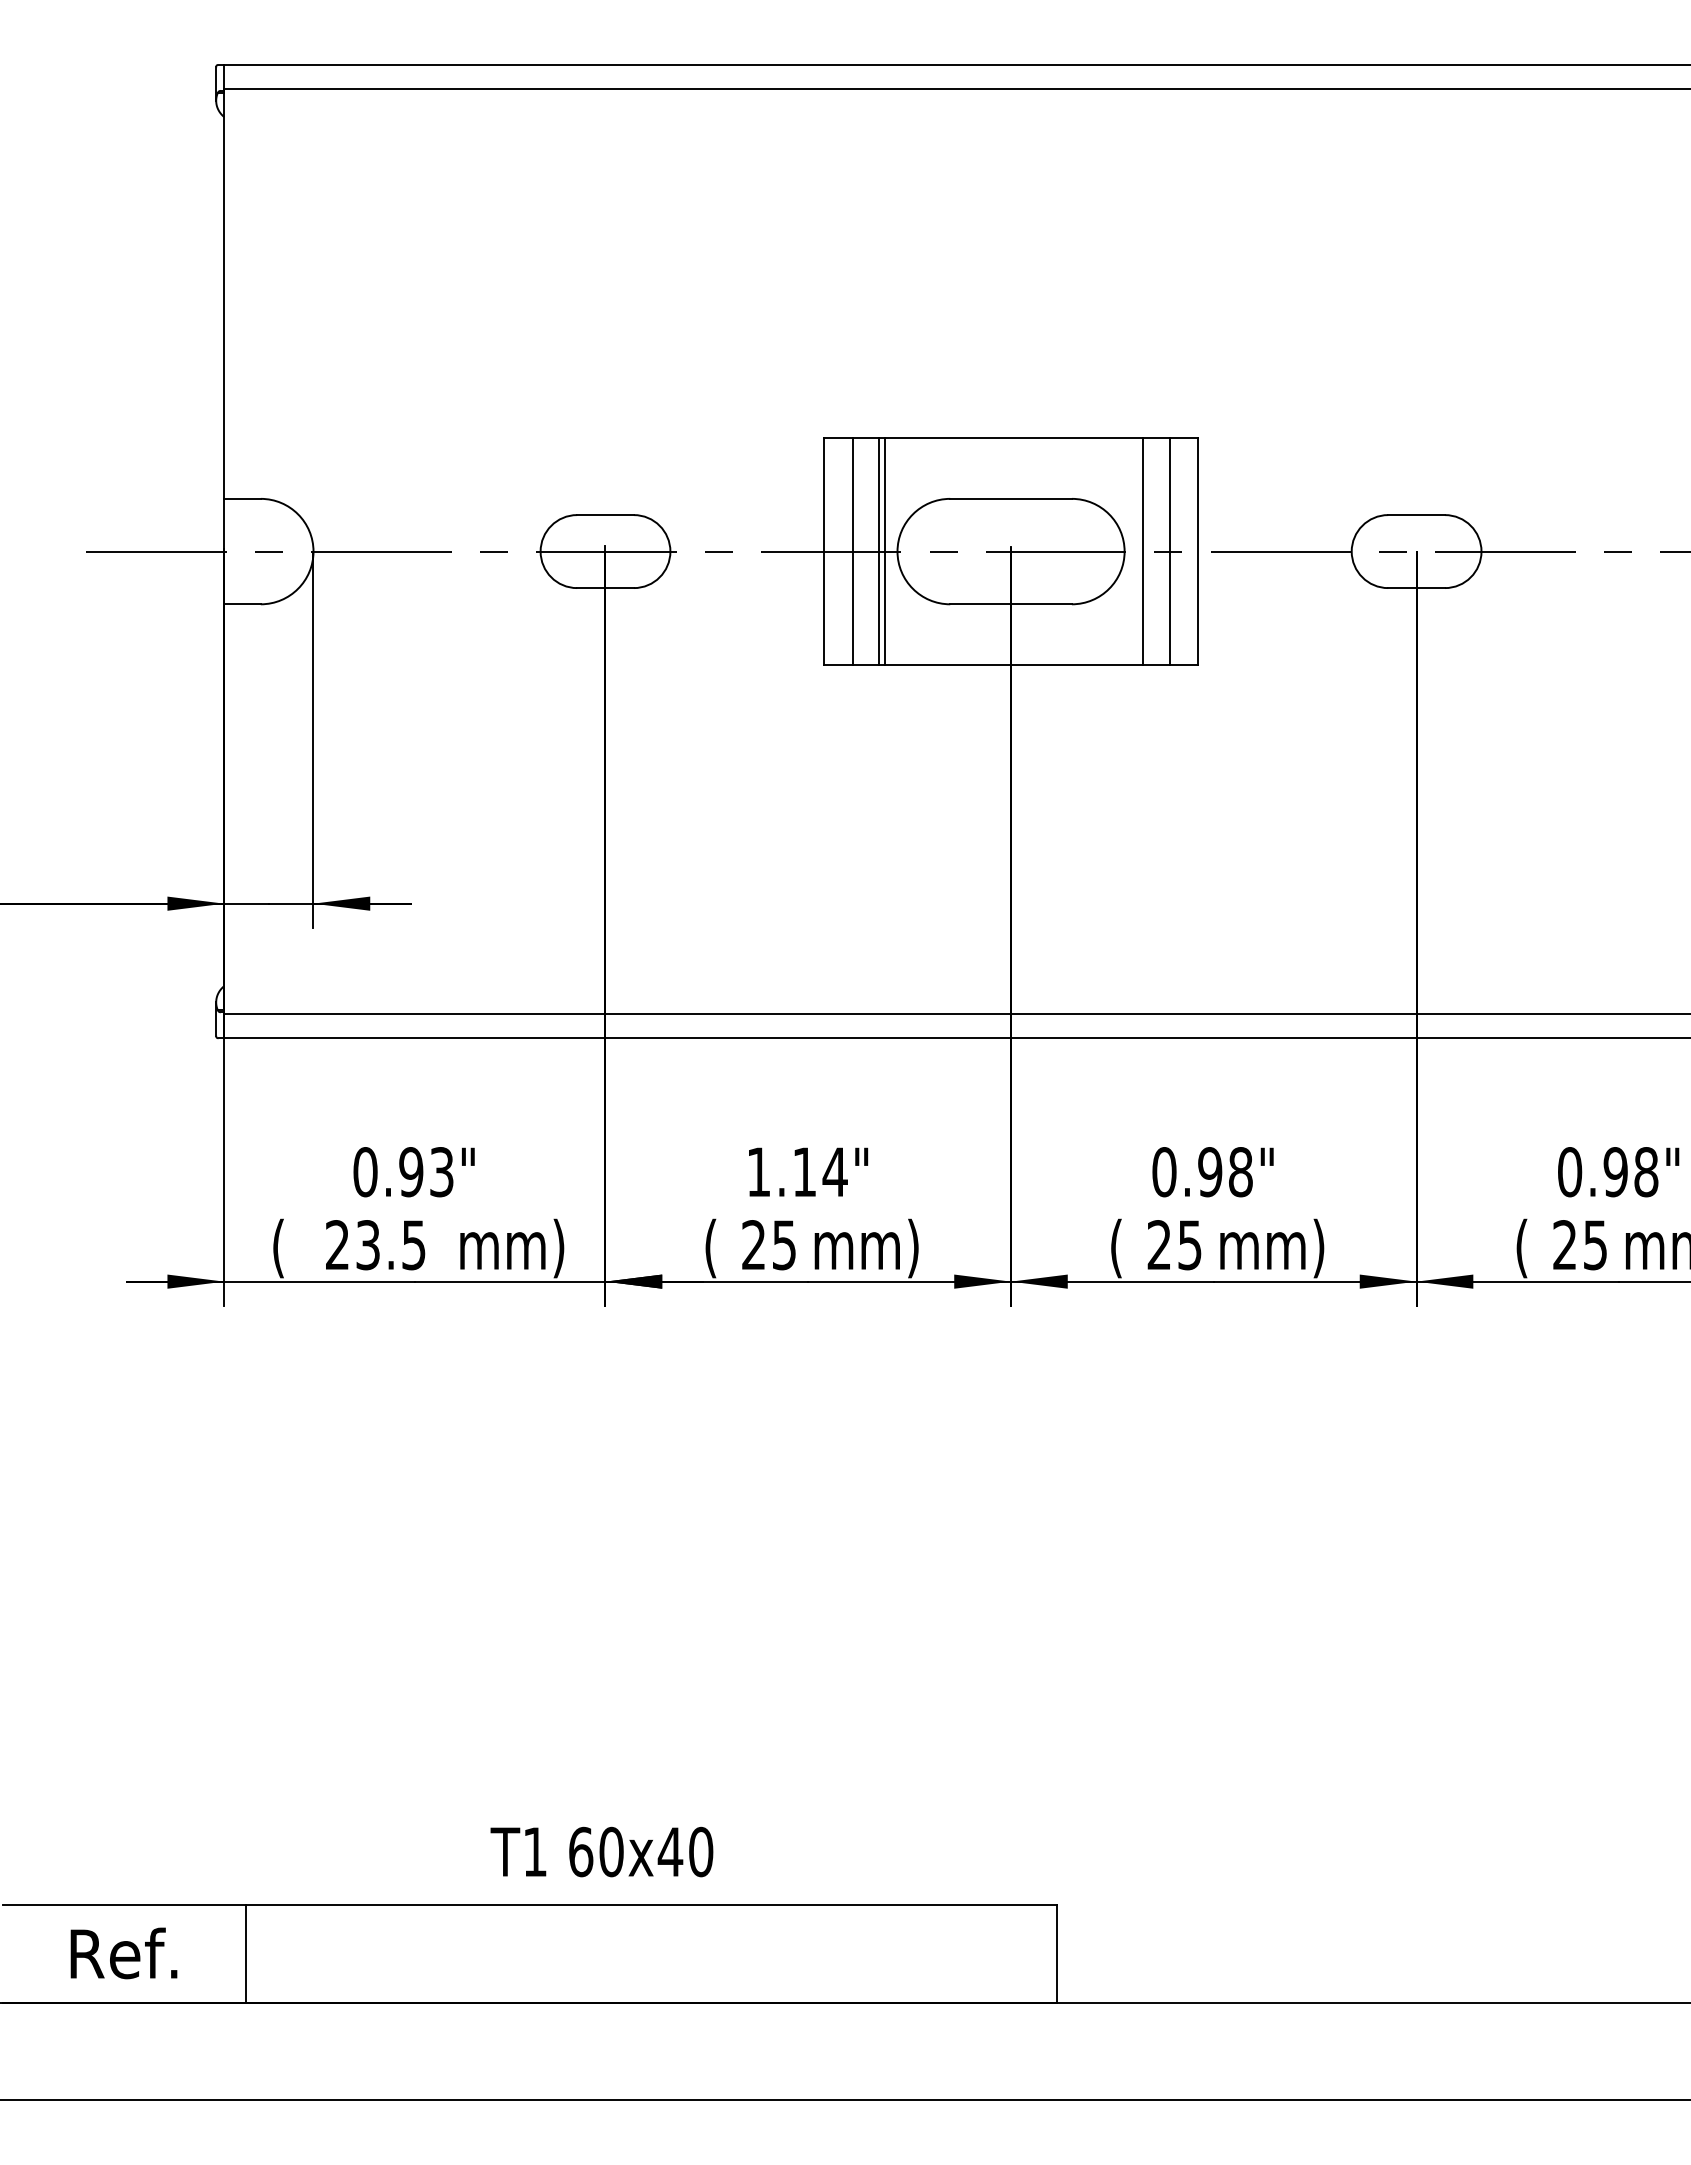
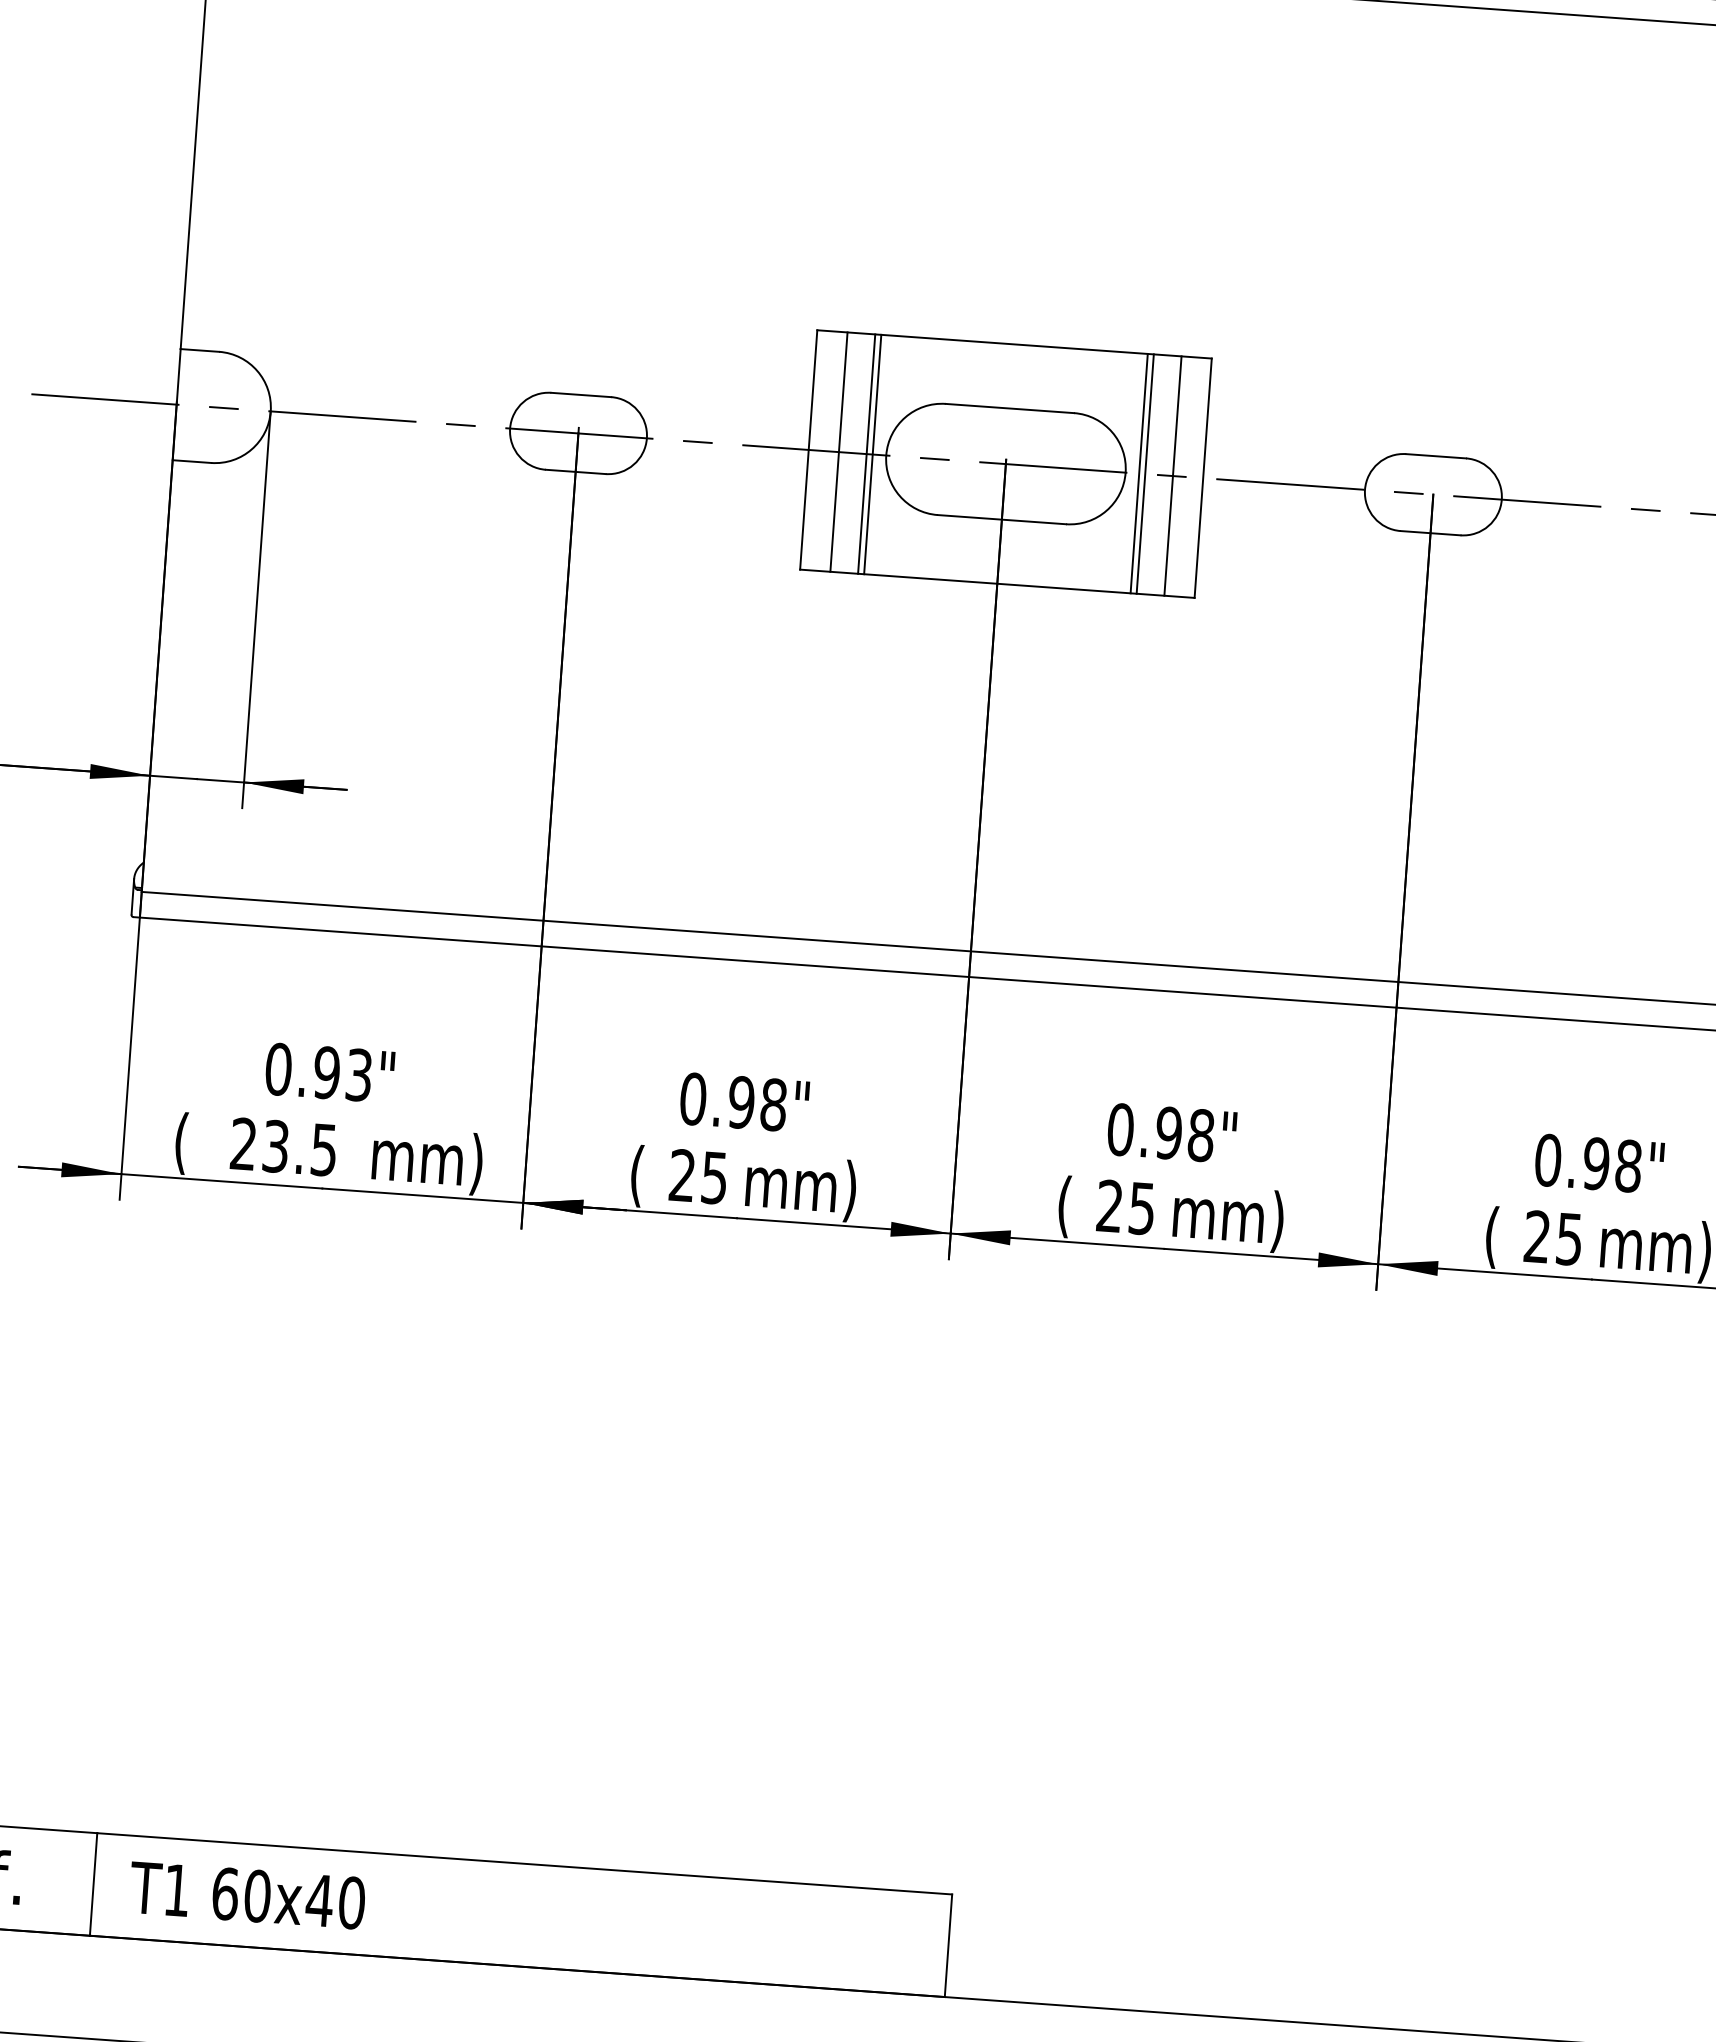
line: (1137, 551) -> (1139, 473), added
text: (797, 1172) -> (733, 1102), 1.14" -> 0.98"
text: (601, 1851) -> (247, 1894), moved

